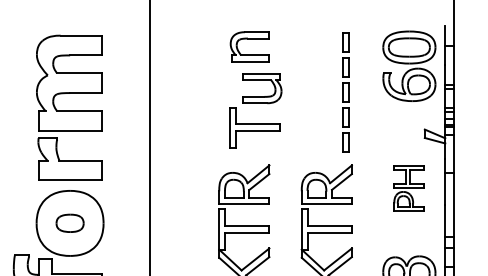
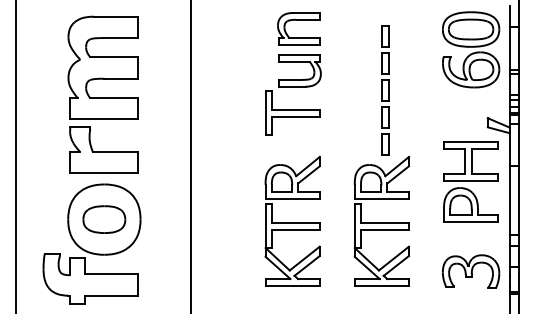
part: (345, 92) -> (385, 90), moved
part: (256, 103) -> (293, 87), moved
part: (408, 188) -> (470, 181), size x1.67
part: (70, 223) -> (104, 219), size x1.43

